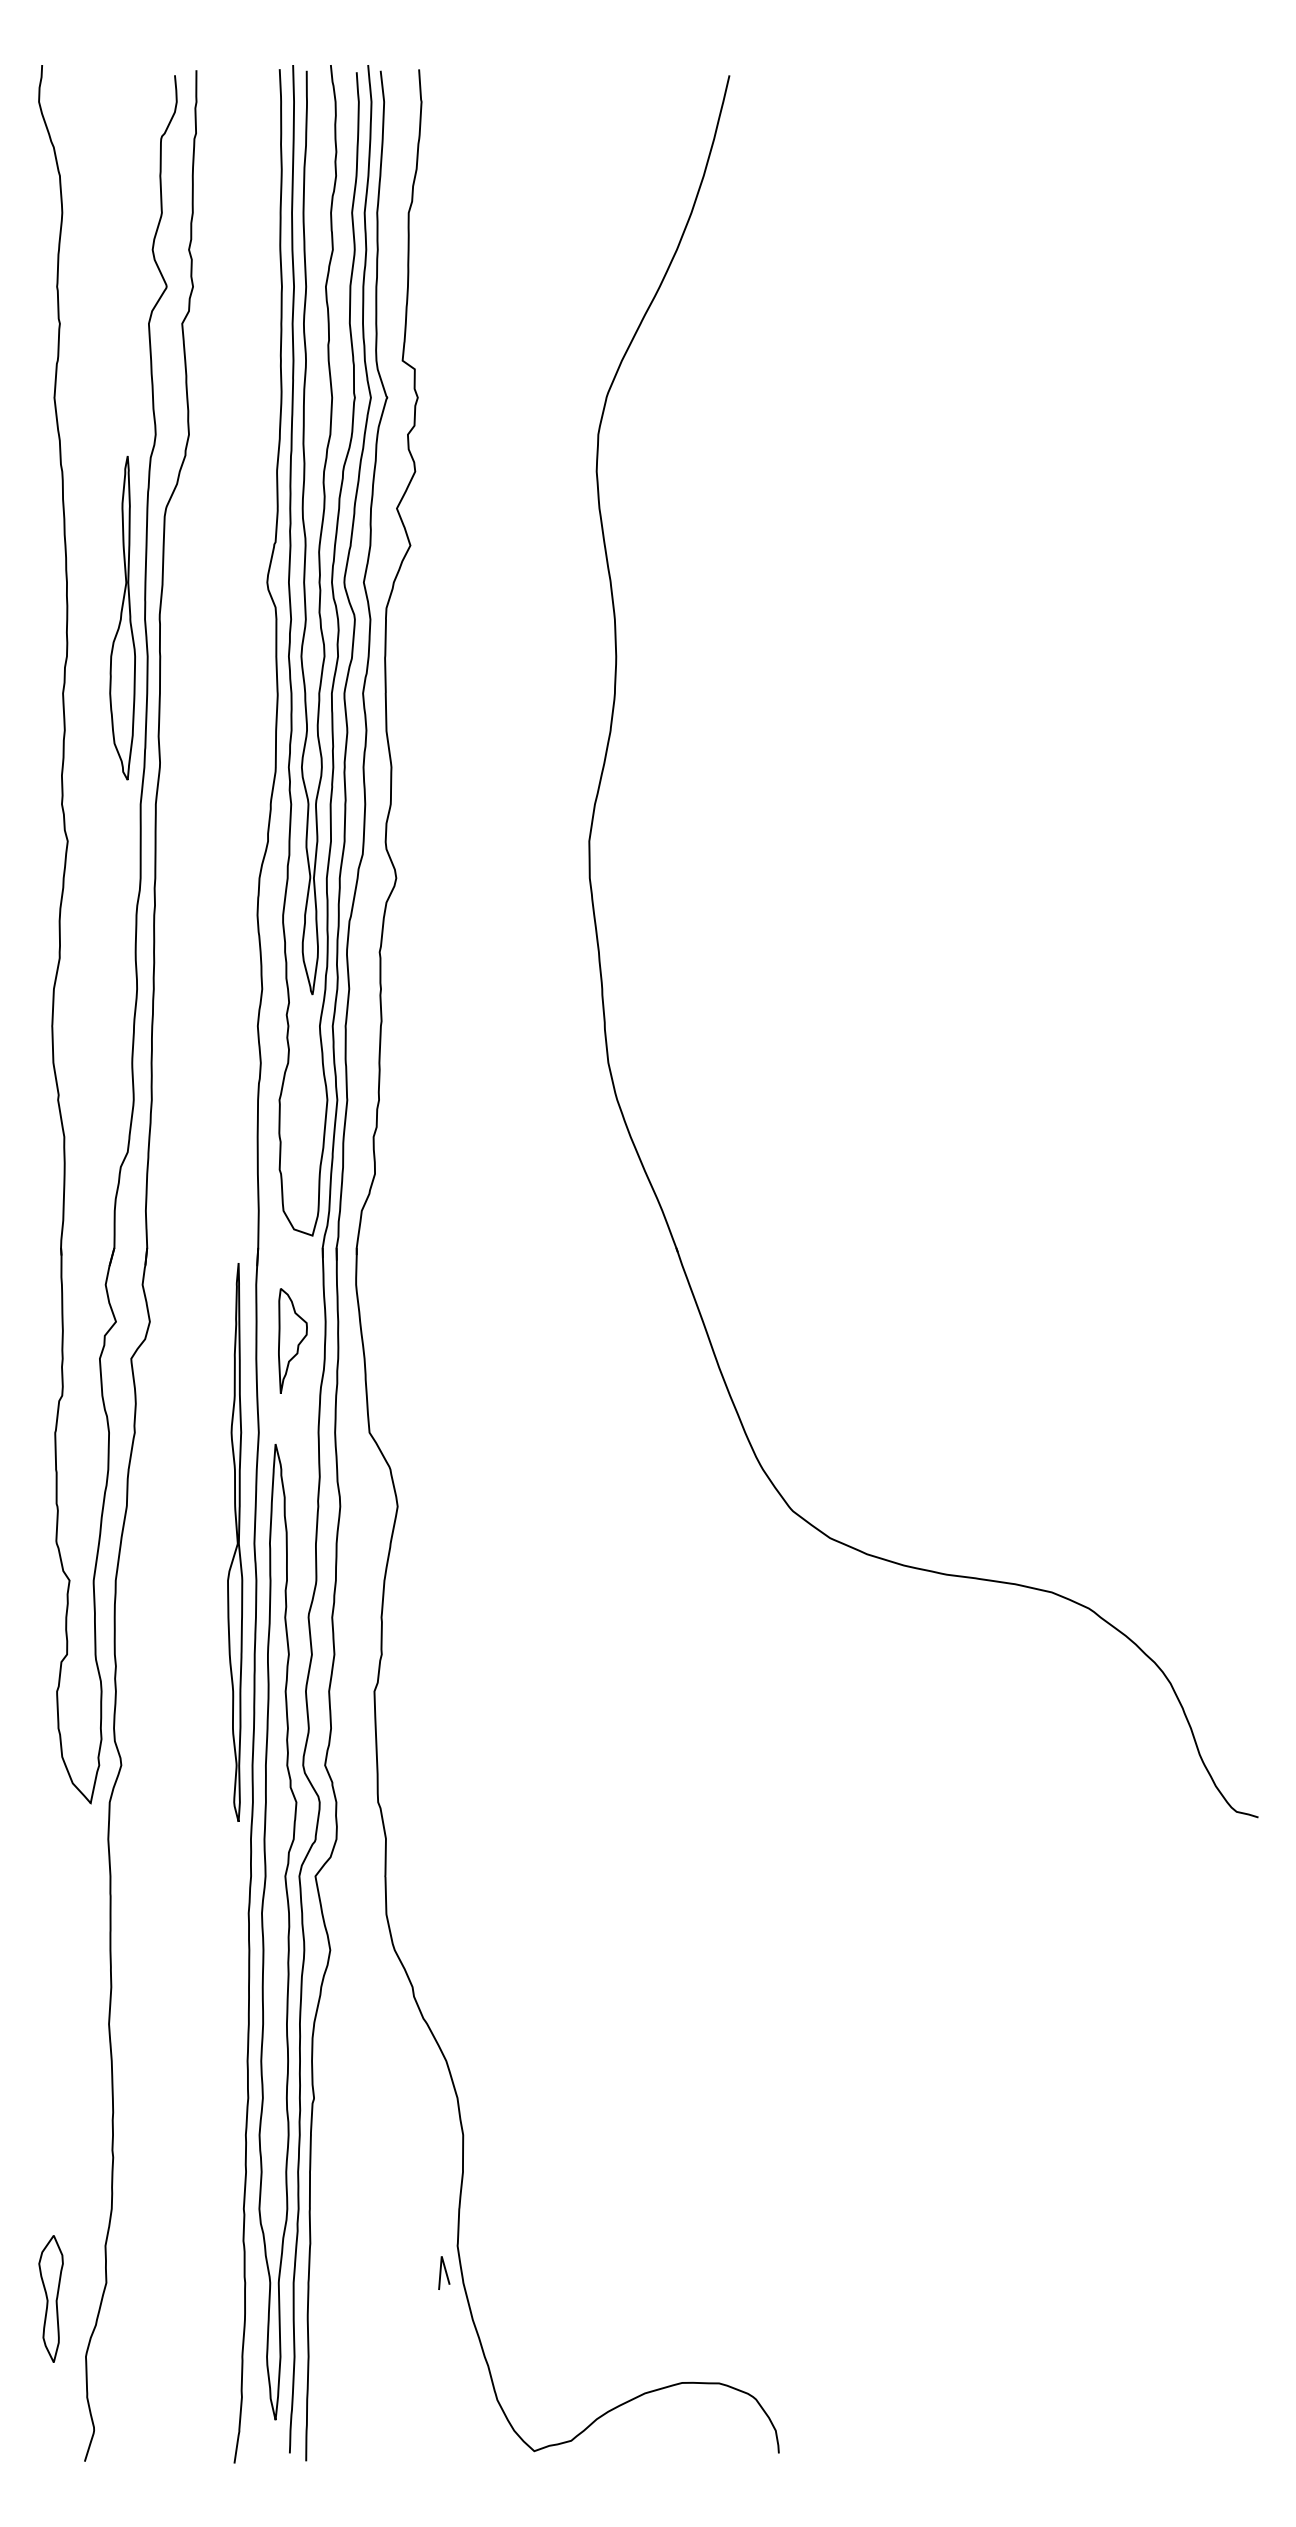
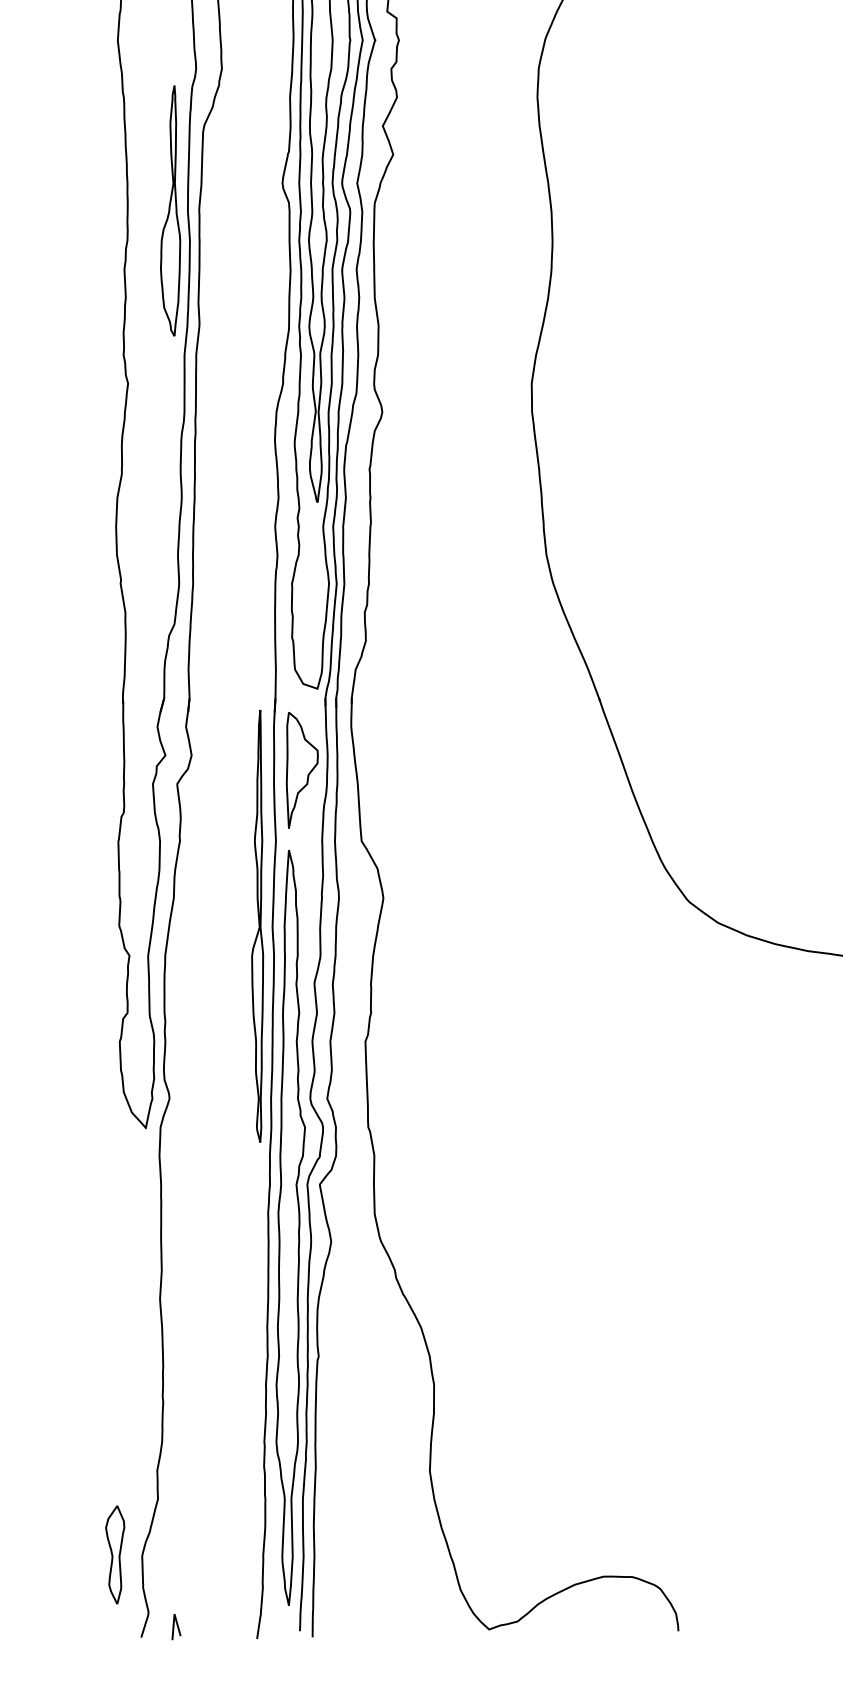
part: (292, 1340) -> (302, 769), size x1.43
line: (445, 2272) -> (177, 1626), moved
part: (50, 2298) -> (114, 1554), moved

